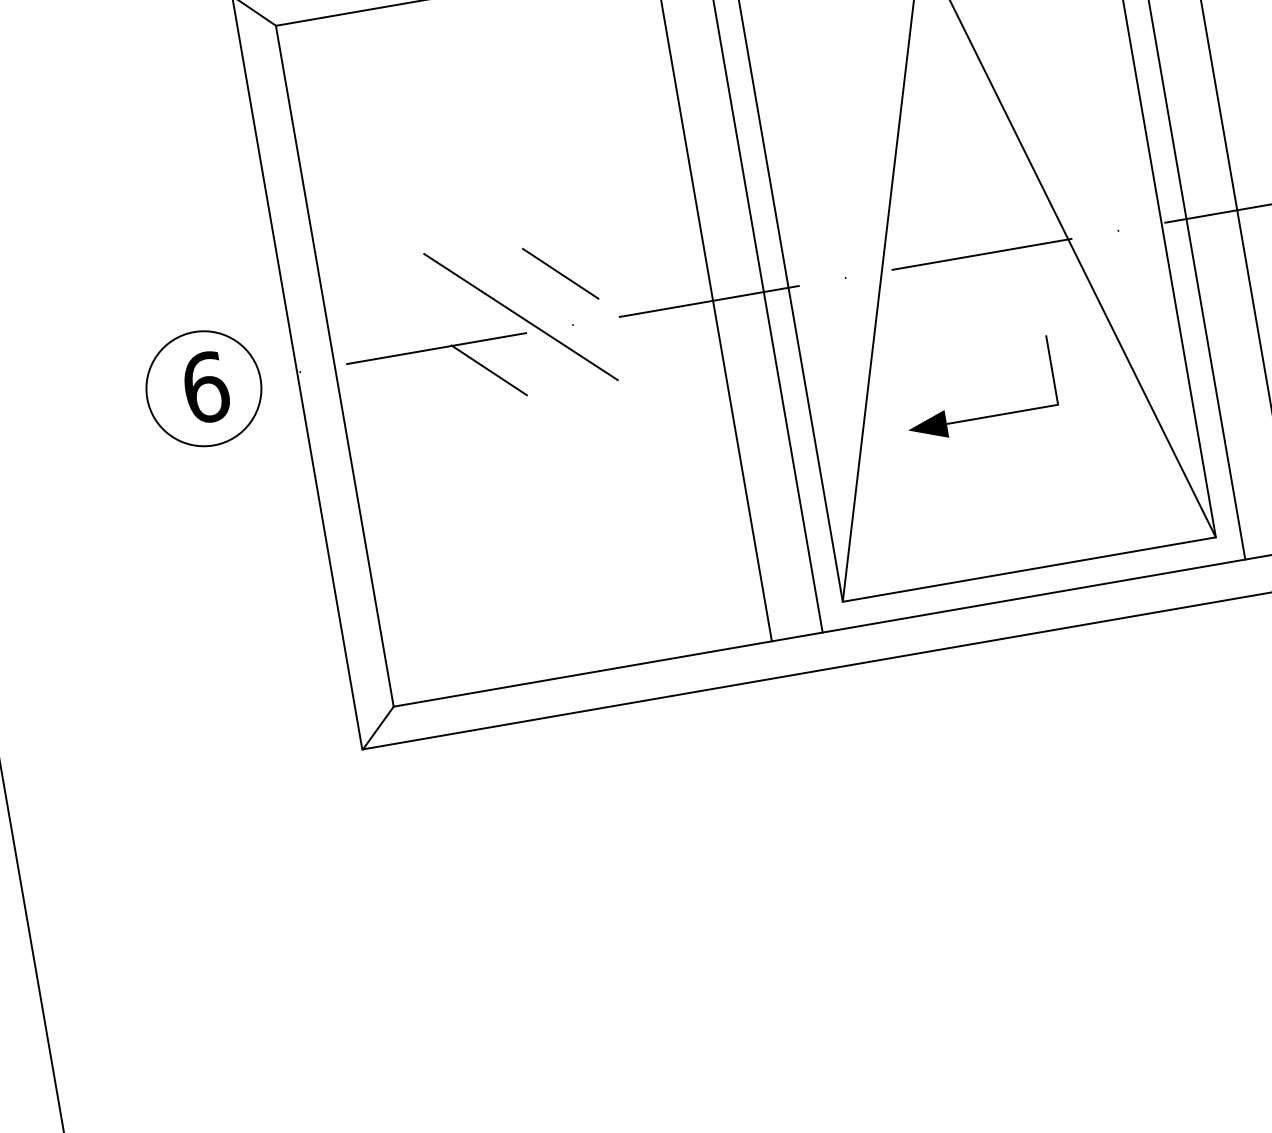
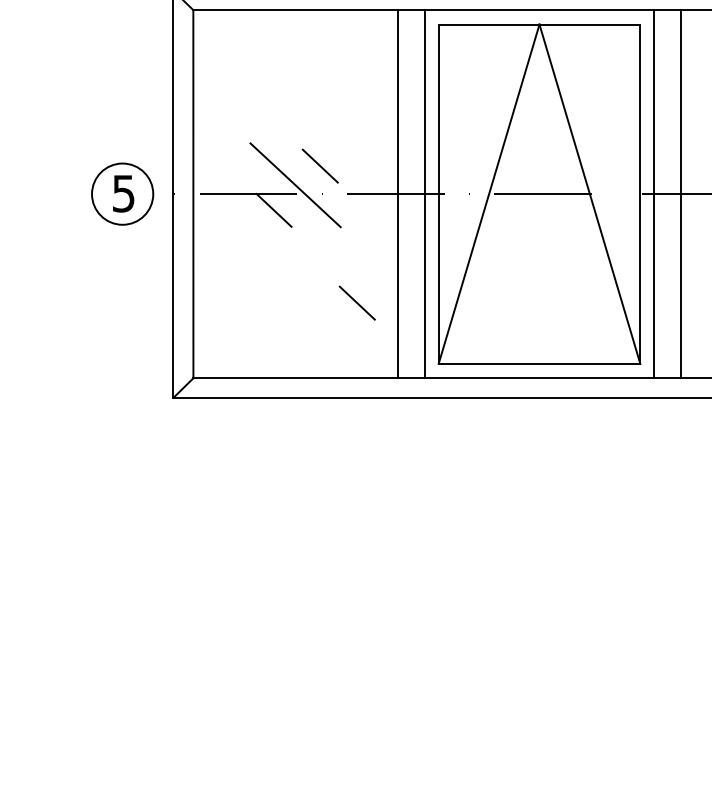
text: (205, 387) -> (123, 193), 6 -> 5
part: (983, 416) -> (529, 279), removed
line: (671, 514) -> (356, 302), added

